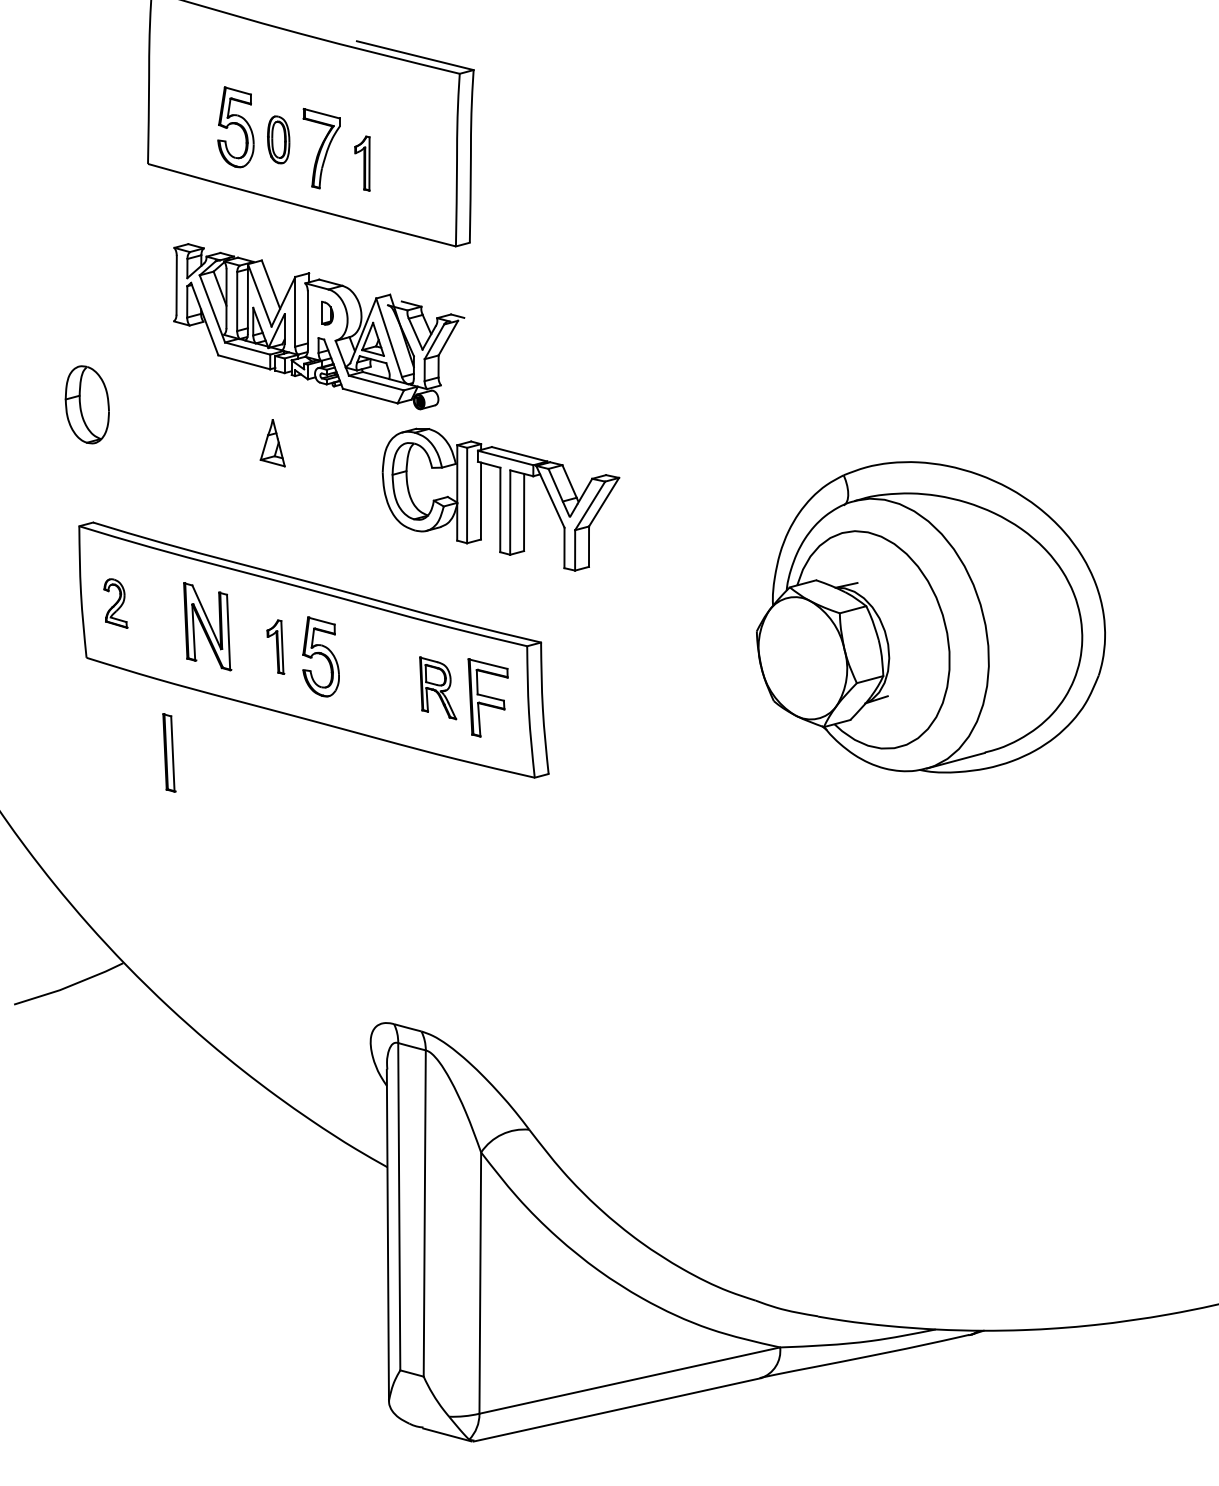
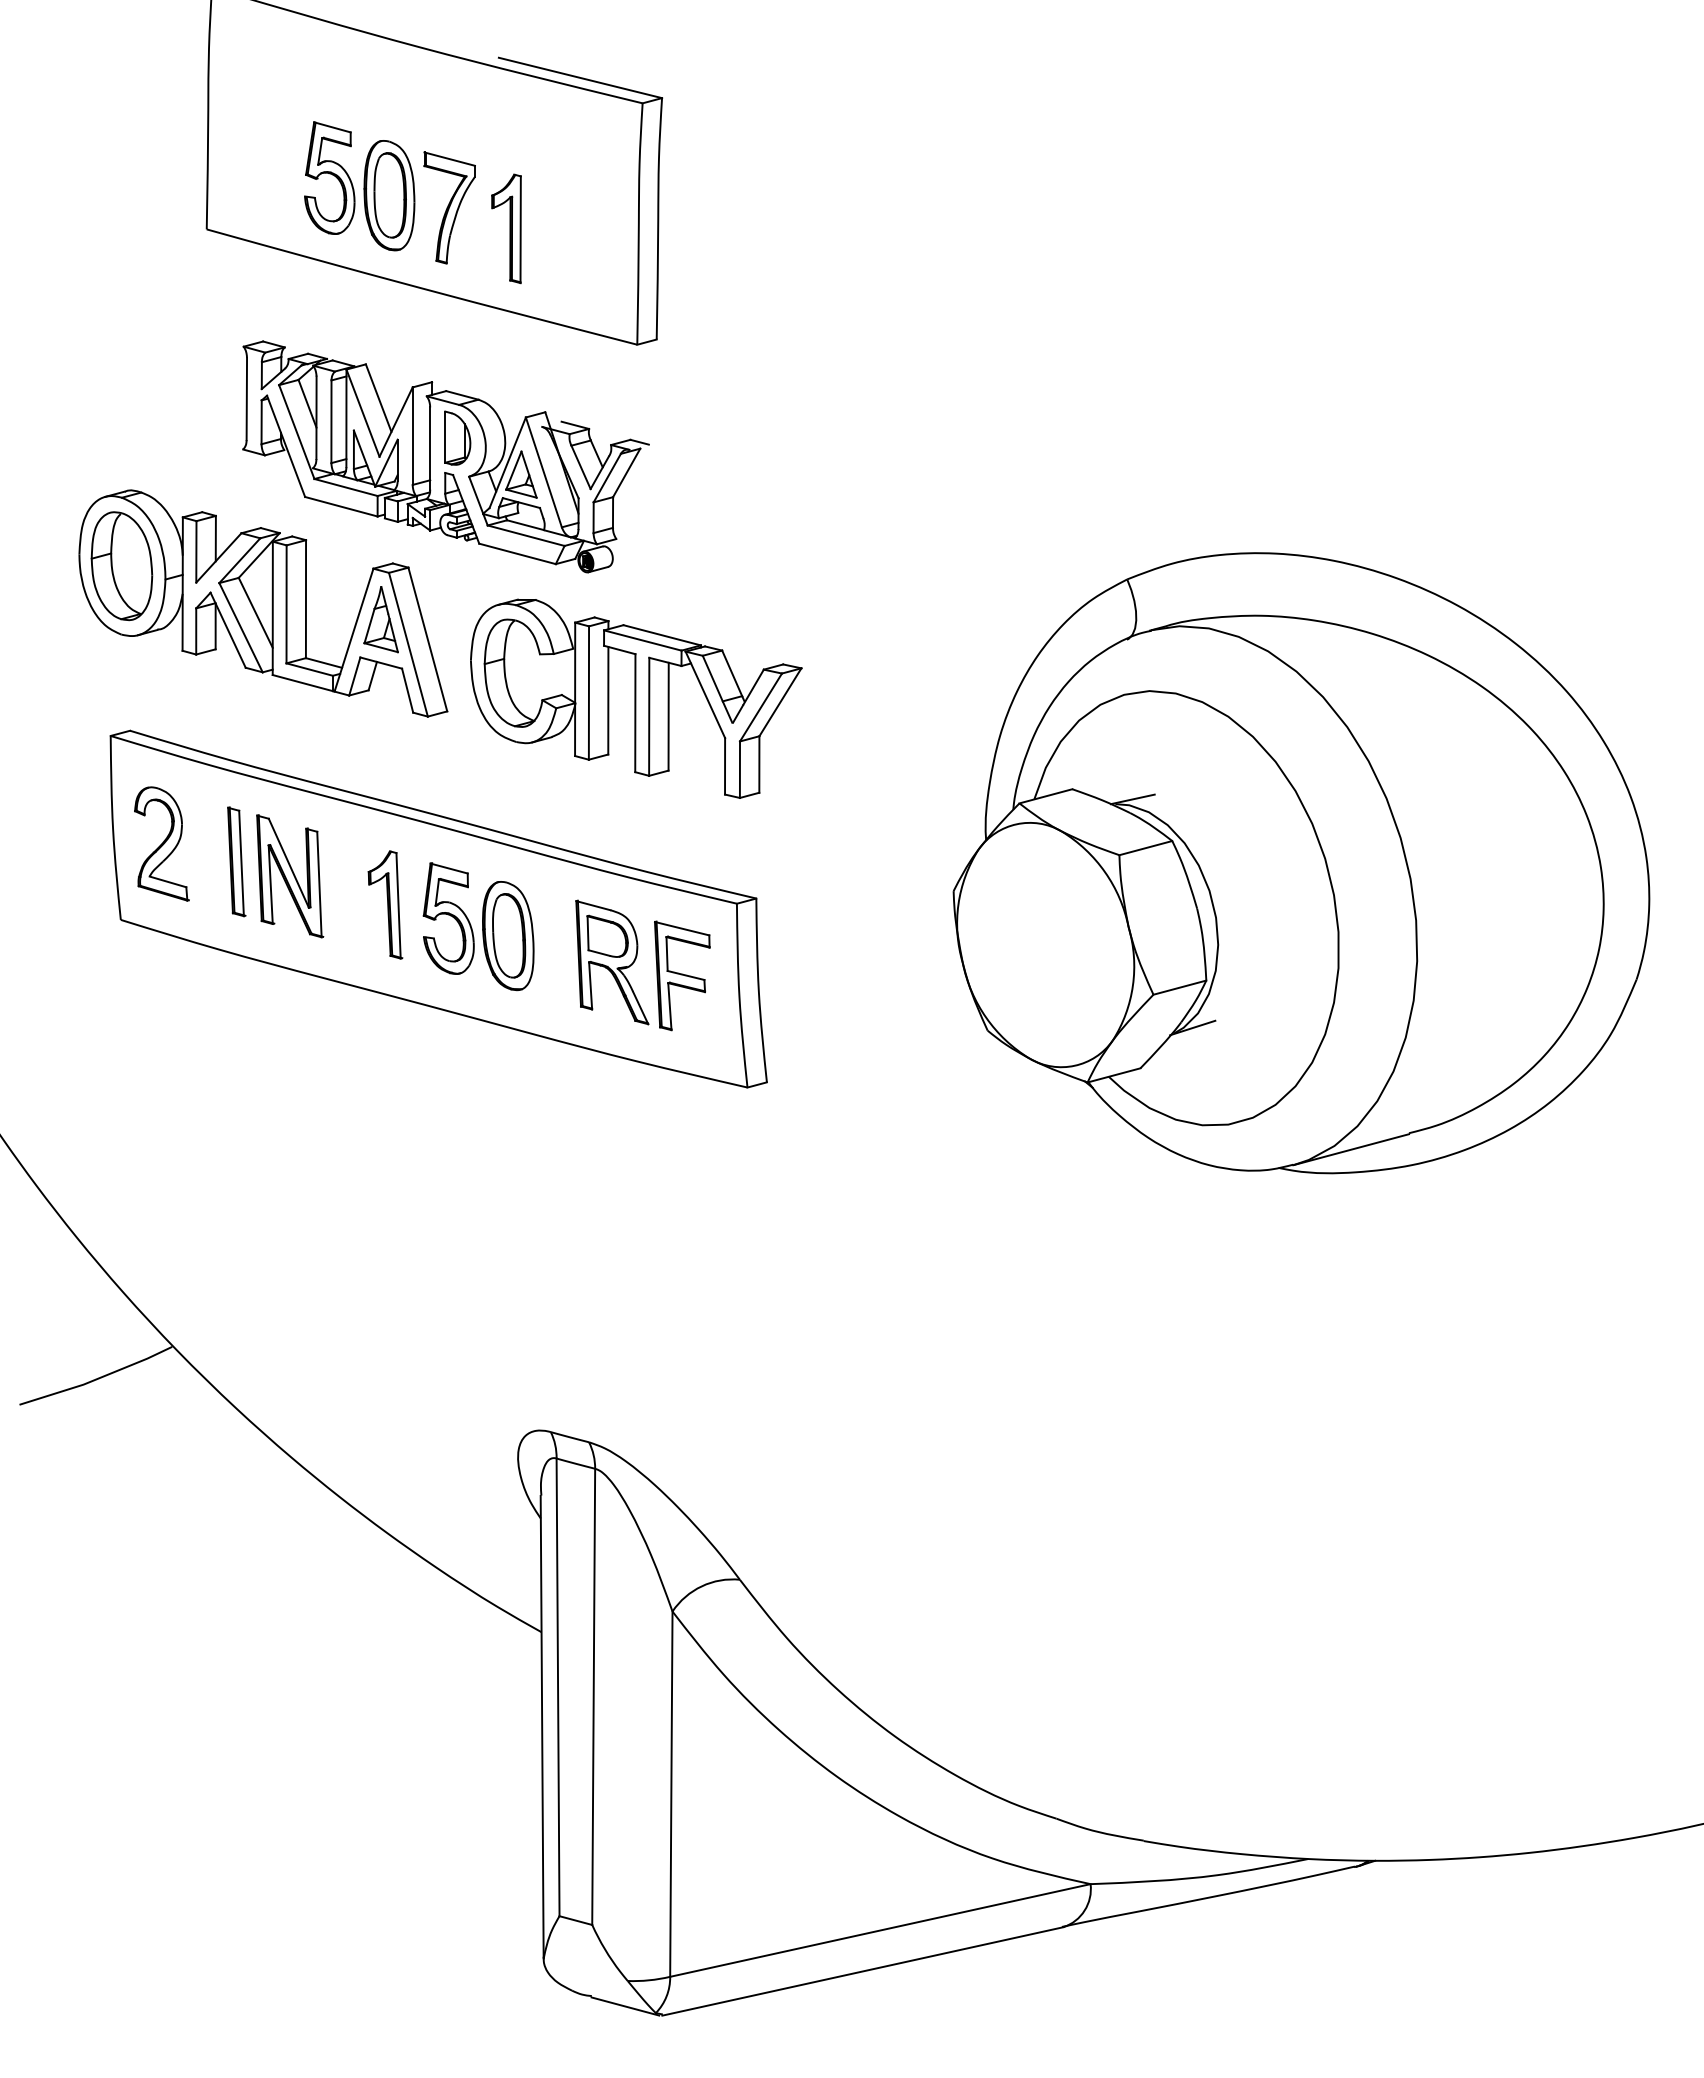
part: (278, 139) -> (389, 195), size x1.67
part: (362, 163) -> (506, 228), size x1.43
part: (327, 312) -> (457, 437), size x1.67
part: (188, 431) -> (263, 603), added
part: (501, 499) -> (636, 698), moved
part: (115, 603) -> (161, 843), size x1.67
part: (930, 617) -> (1301, 863), size x1.43
part: (275, 646) -> (385, 904), size x1.43
part: (363, 669) -> (508, 936), added
part: (438, 688) -> (612, 962), size x1.43
part: (169, 752) -> (236, 861), moved

